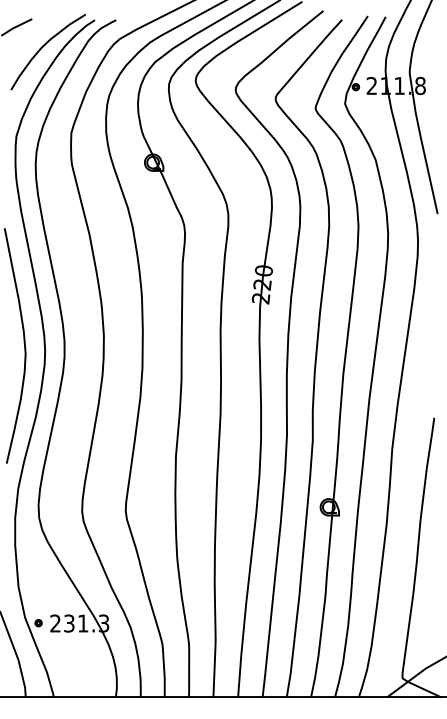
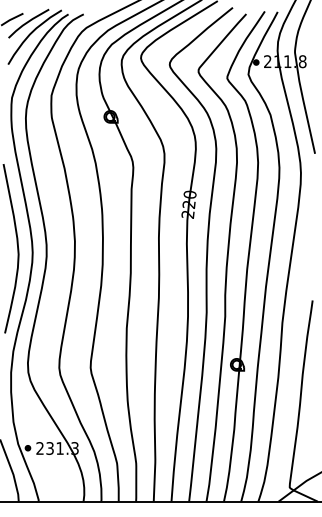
line: (39, 31) -> (28, 22), added

